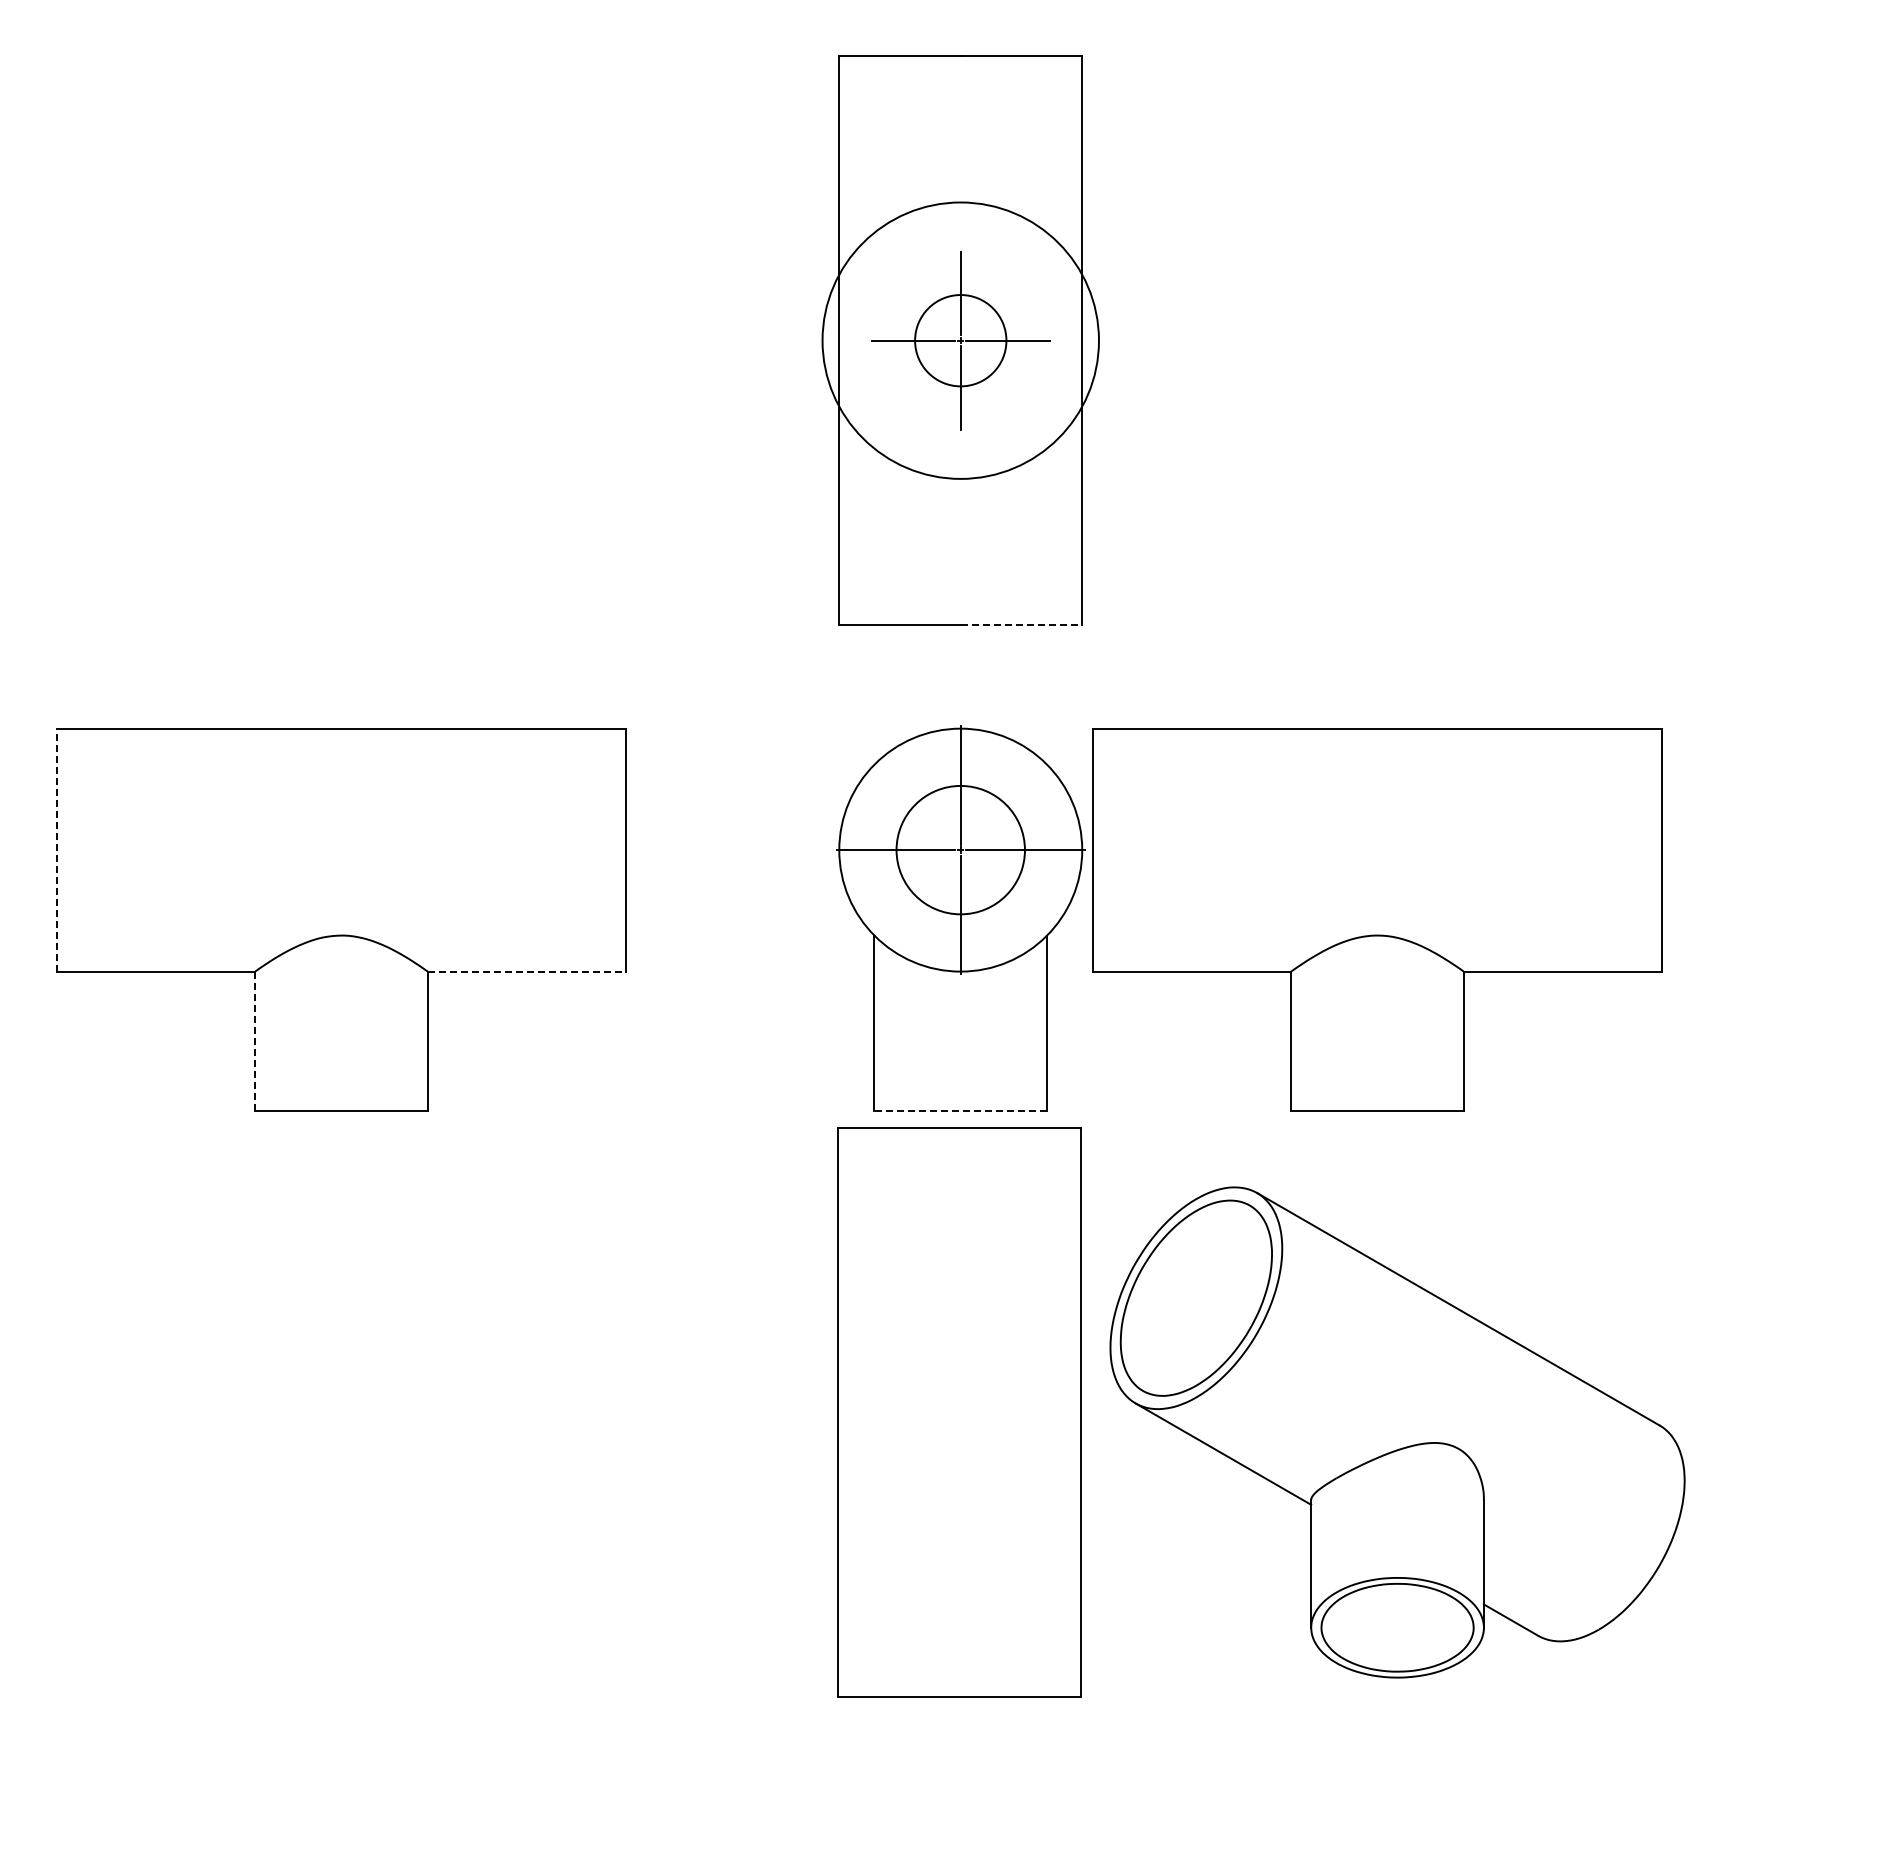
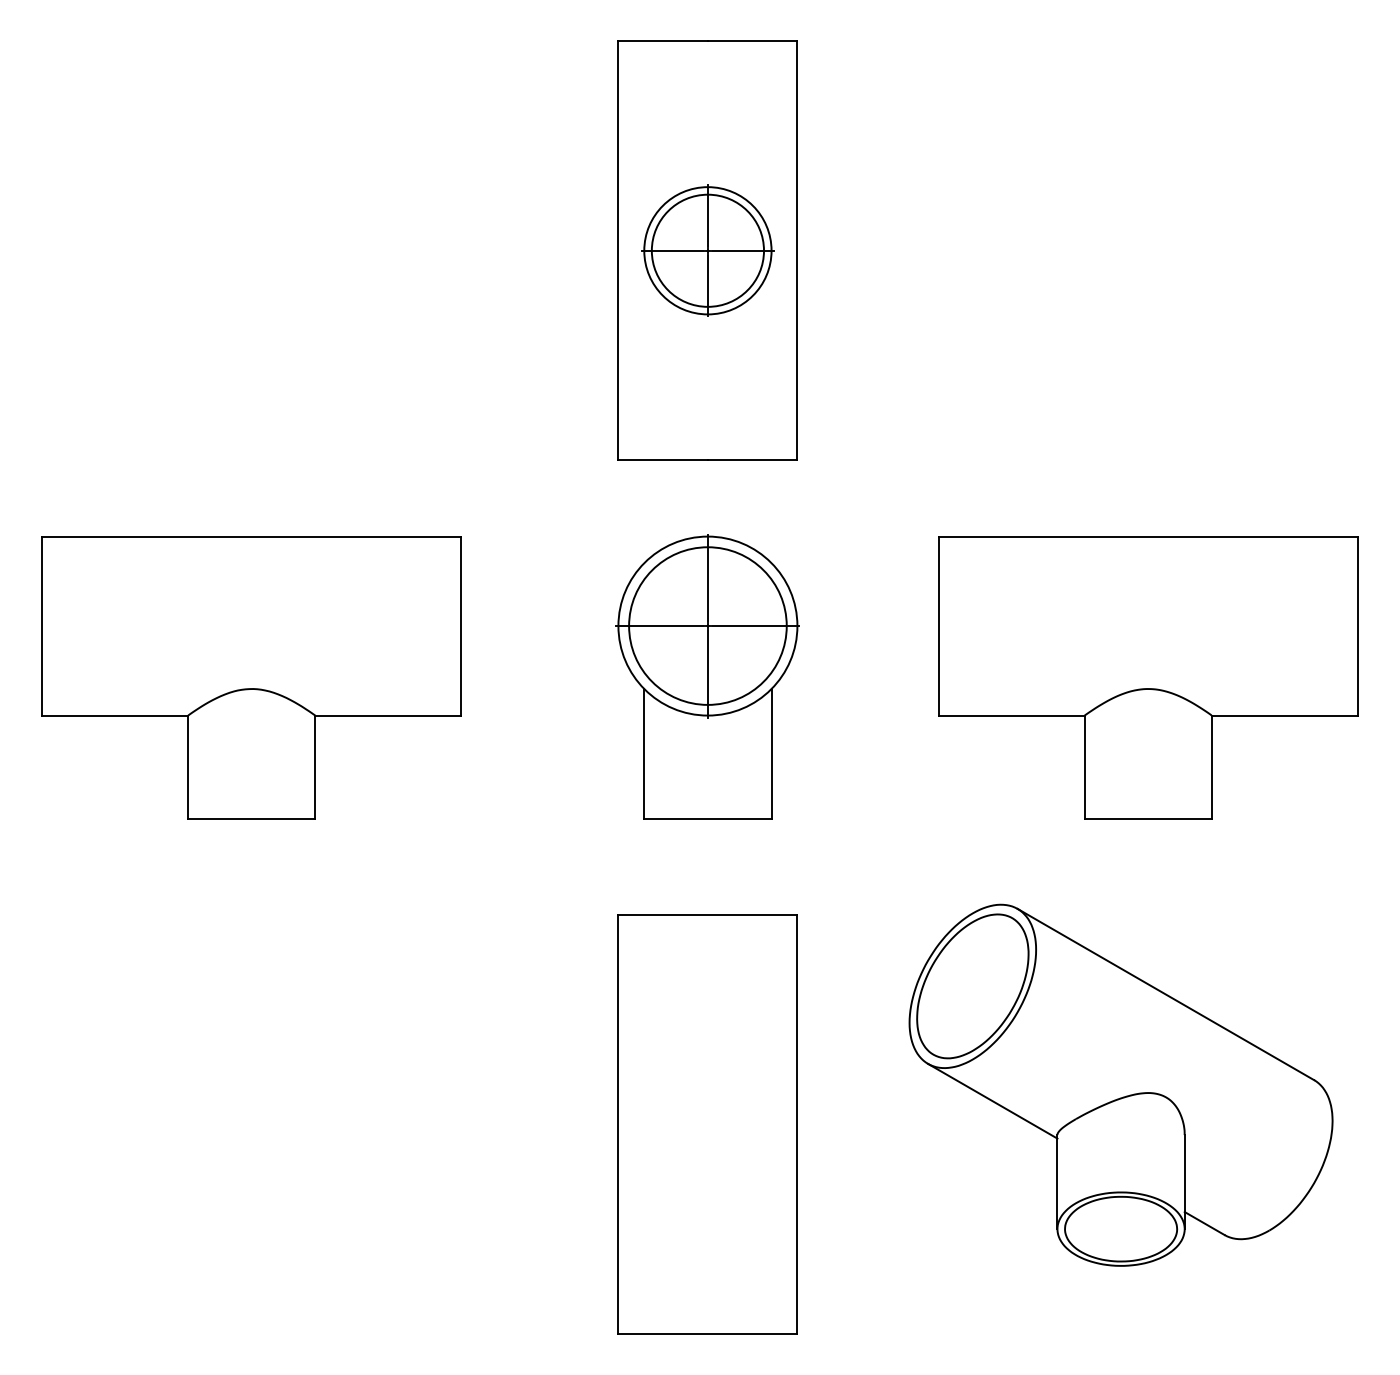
circle: (960, 340) -> (707, 250), size x0.62
circle: (960, 340) -> (707, 250), size x1.67
line: (1021, 625) -> (752, 460), dashed -> solid
line: (57, 849) -> (42, 625), dashed -> solid
circle: (960, 850) -> (707, 626), size x1.67
part: (1377, 919) -> (1148, 677), moved
line: (527, 971) -> (388, 715), dashed -> solid
line: (255, 1041) -> (188, 767), dashed -> solid
line: (960, 1111) -> (707, 818), dashed -> solid
part: (959, 1412) -> (707, 1124), moved
part: (1397, 1432) -> (1121, 1085), moved

